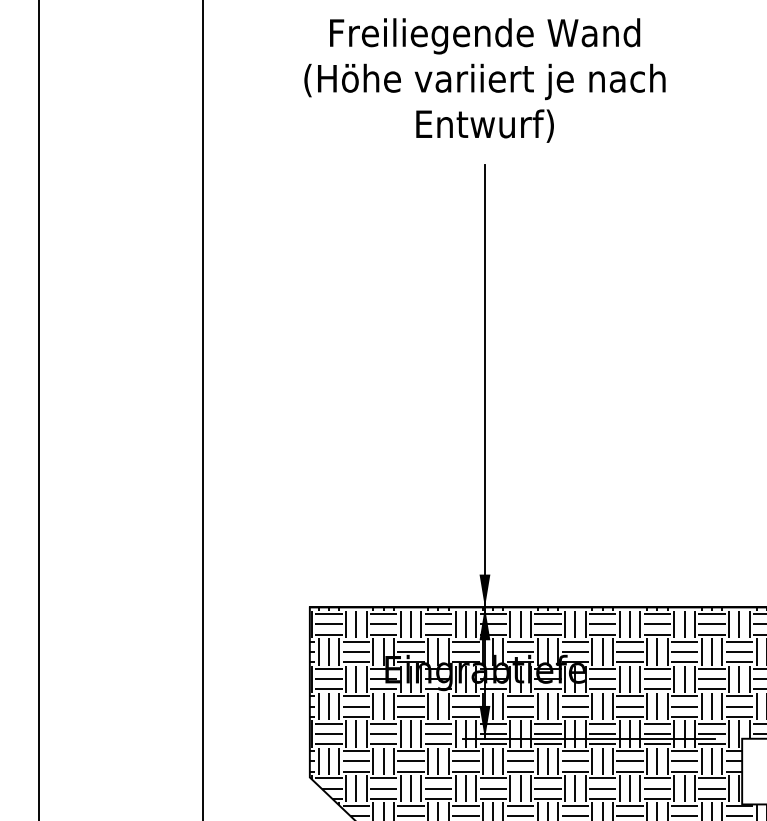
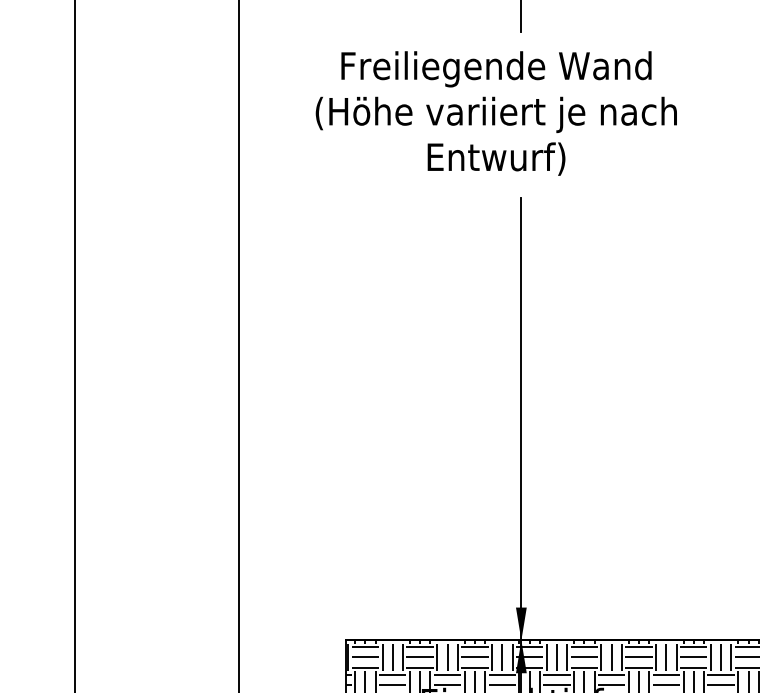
text: (484, 80) -> (495, 113), moved

